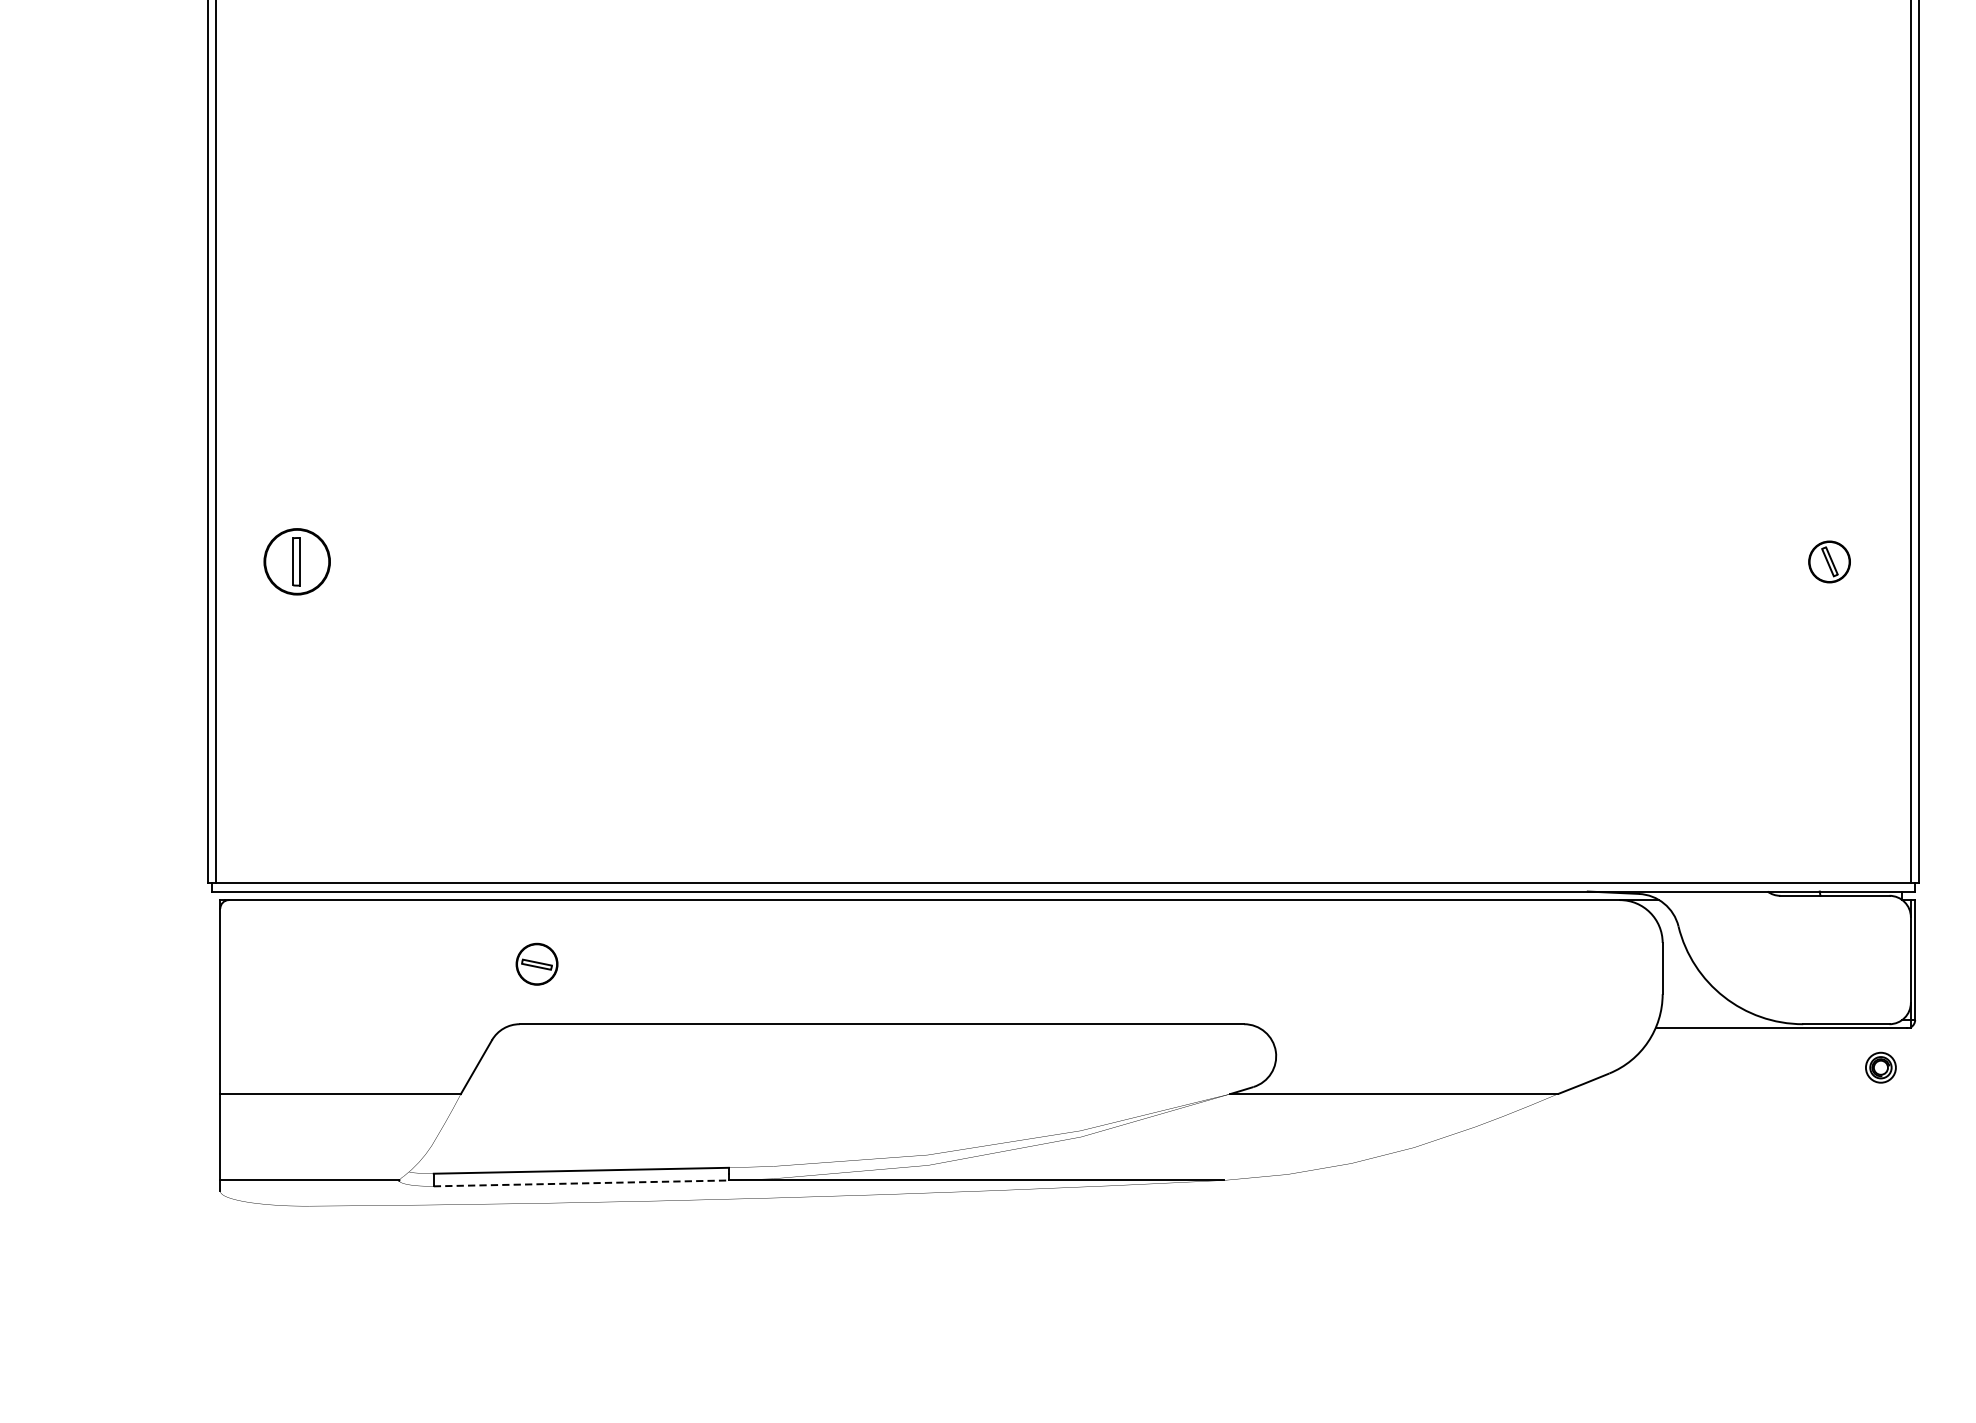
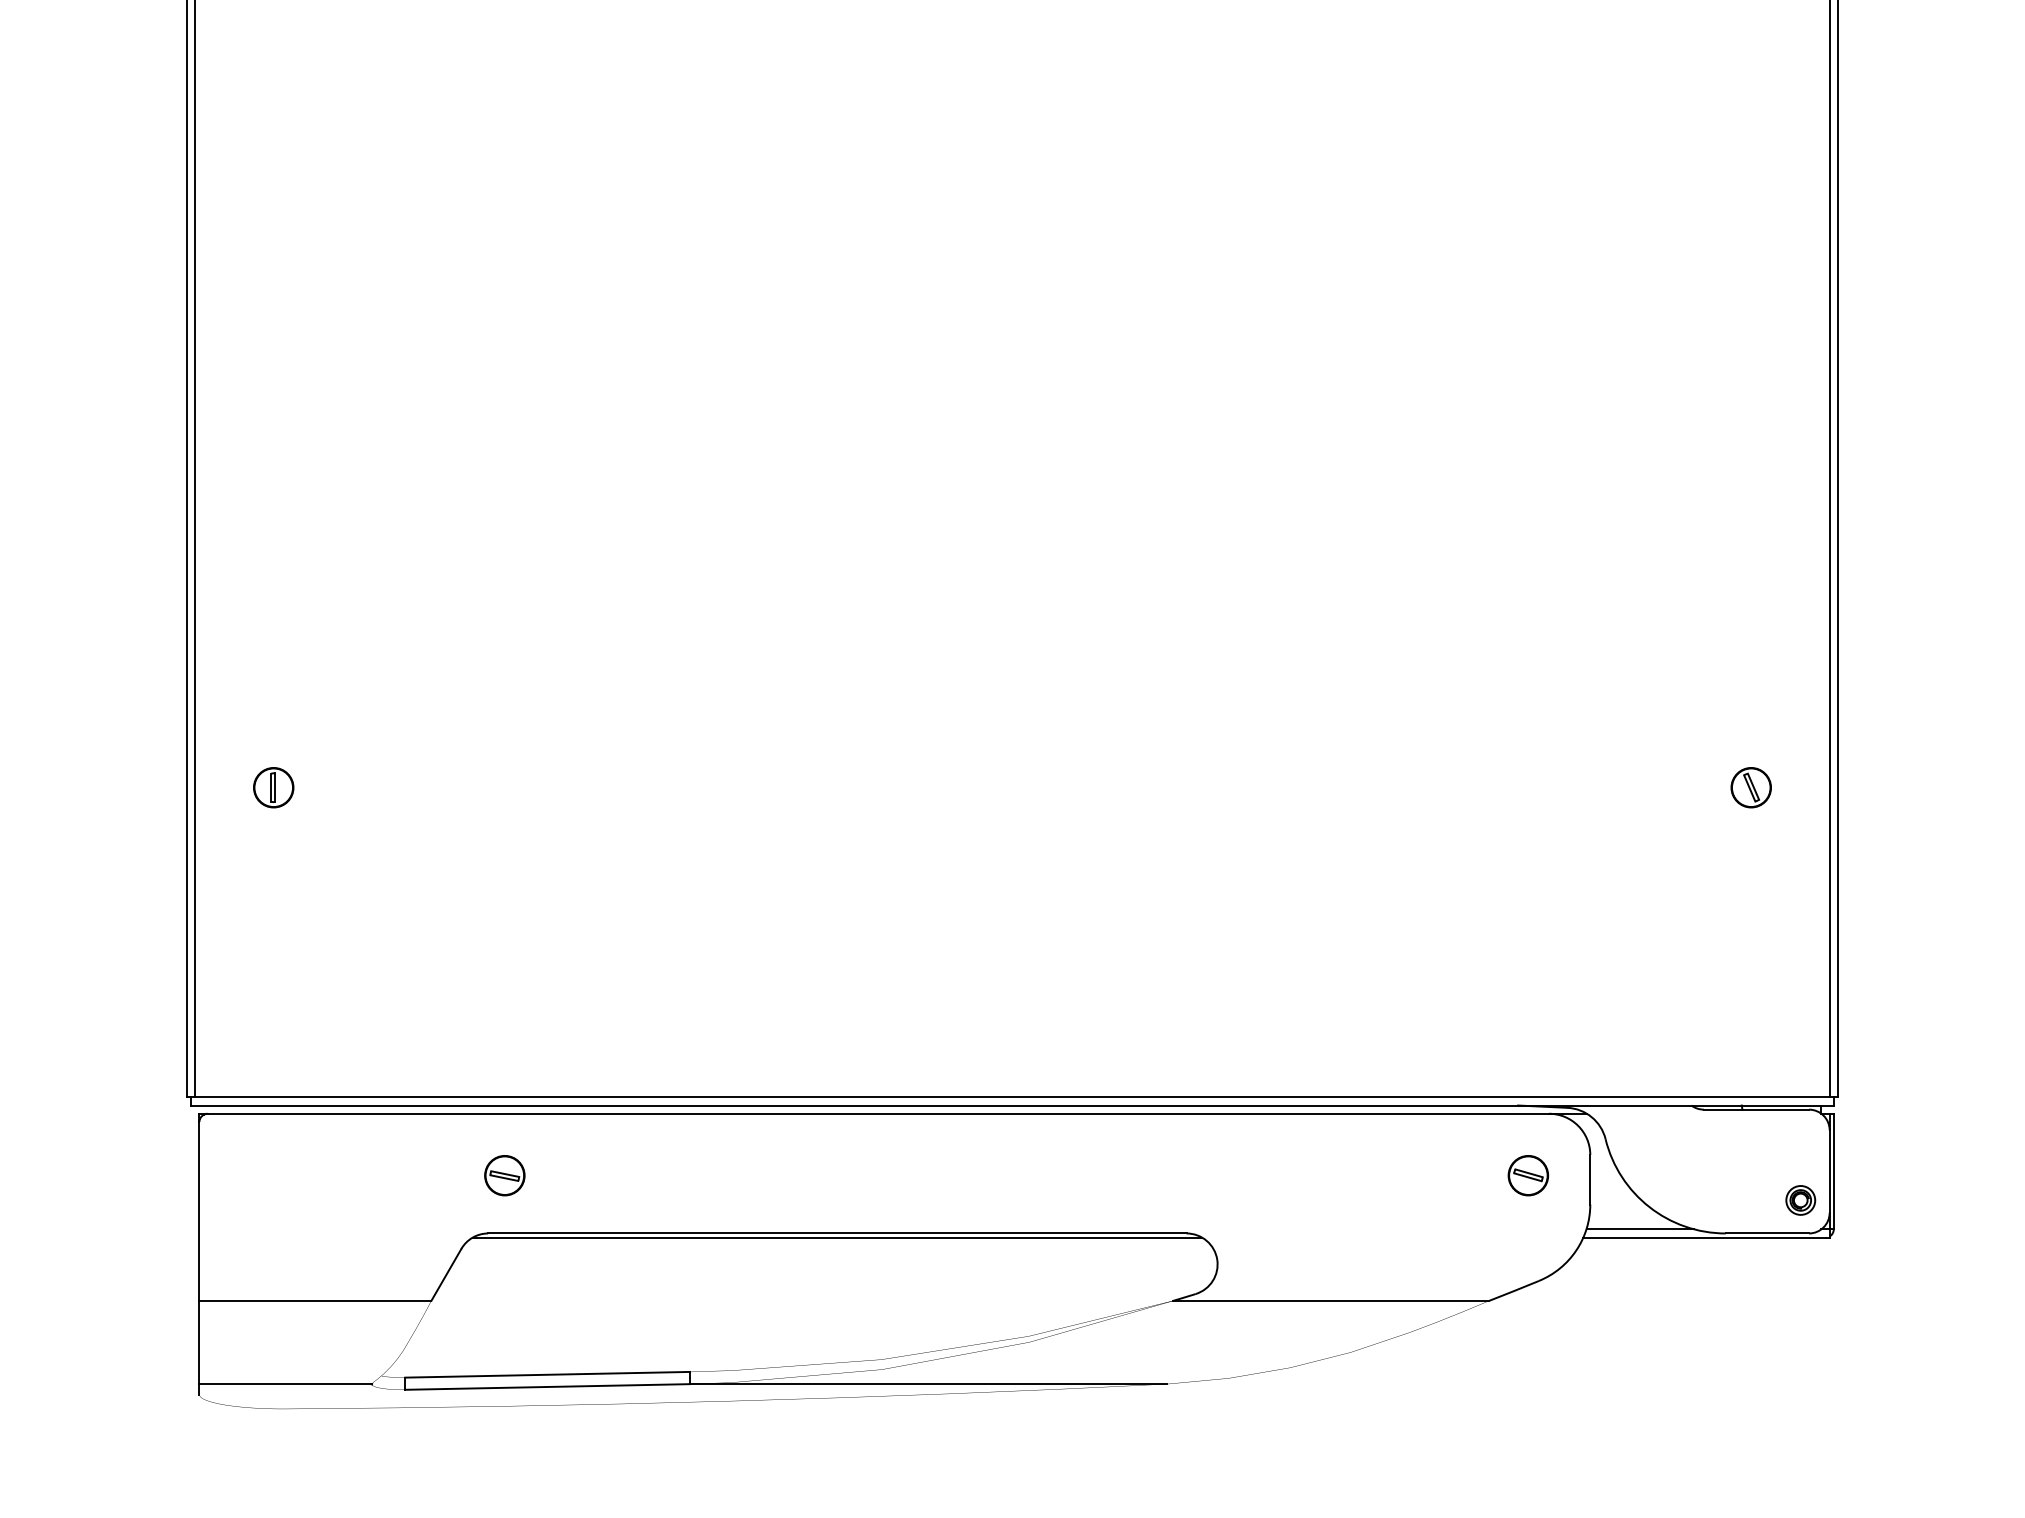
part: (297, 561) -> (273, 787), size x0.62
part: (1597, 964) -> (1527, 1175), added
line: (1714, 1020) -> (1640, 1229), added
line: (882, 1028) -> (837, 1237), added
part: (1880, 1067) -> (1800, 1200), moved
line: (582, 1182) -> (548, 1386), dashed -> solid

